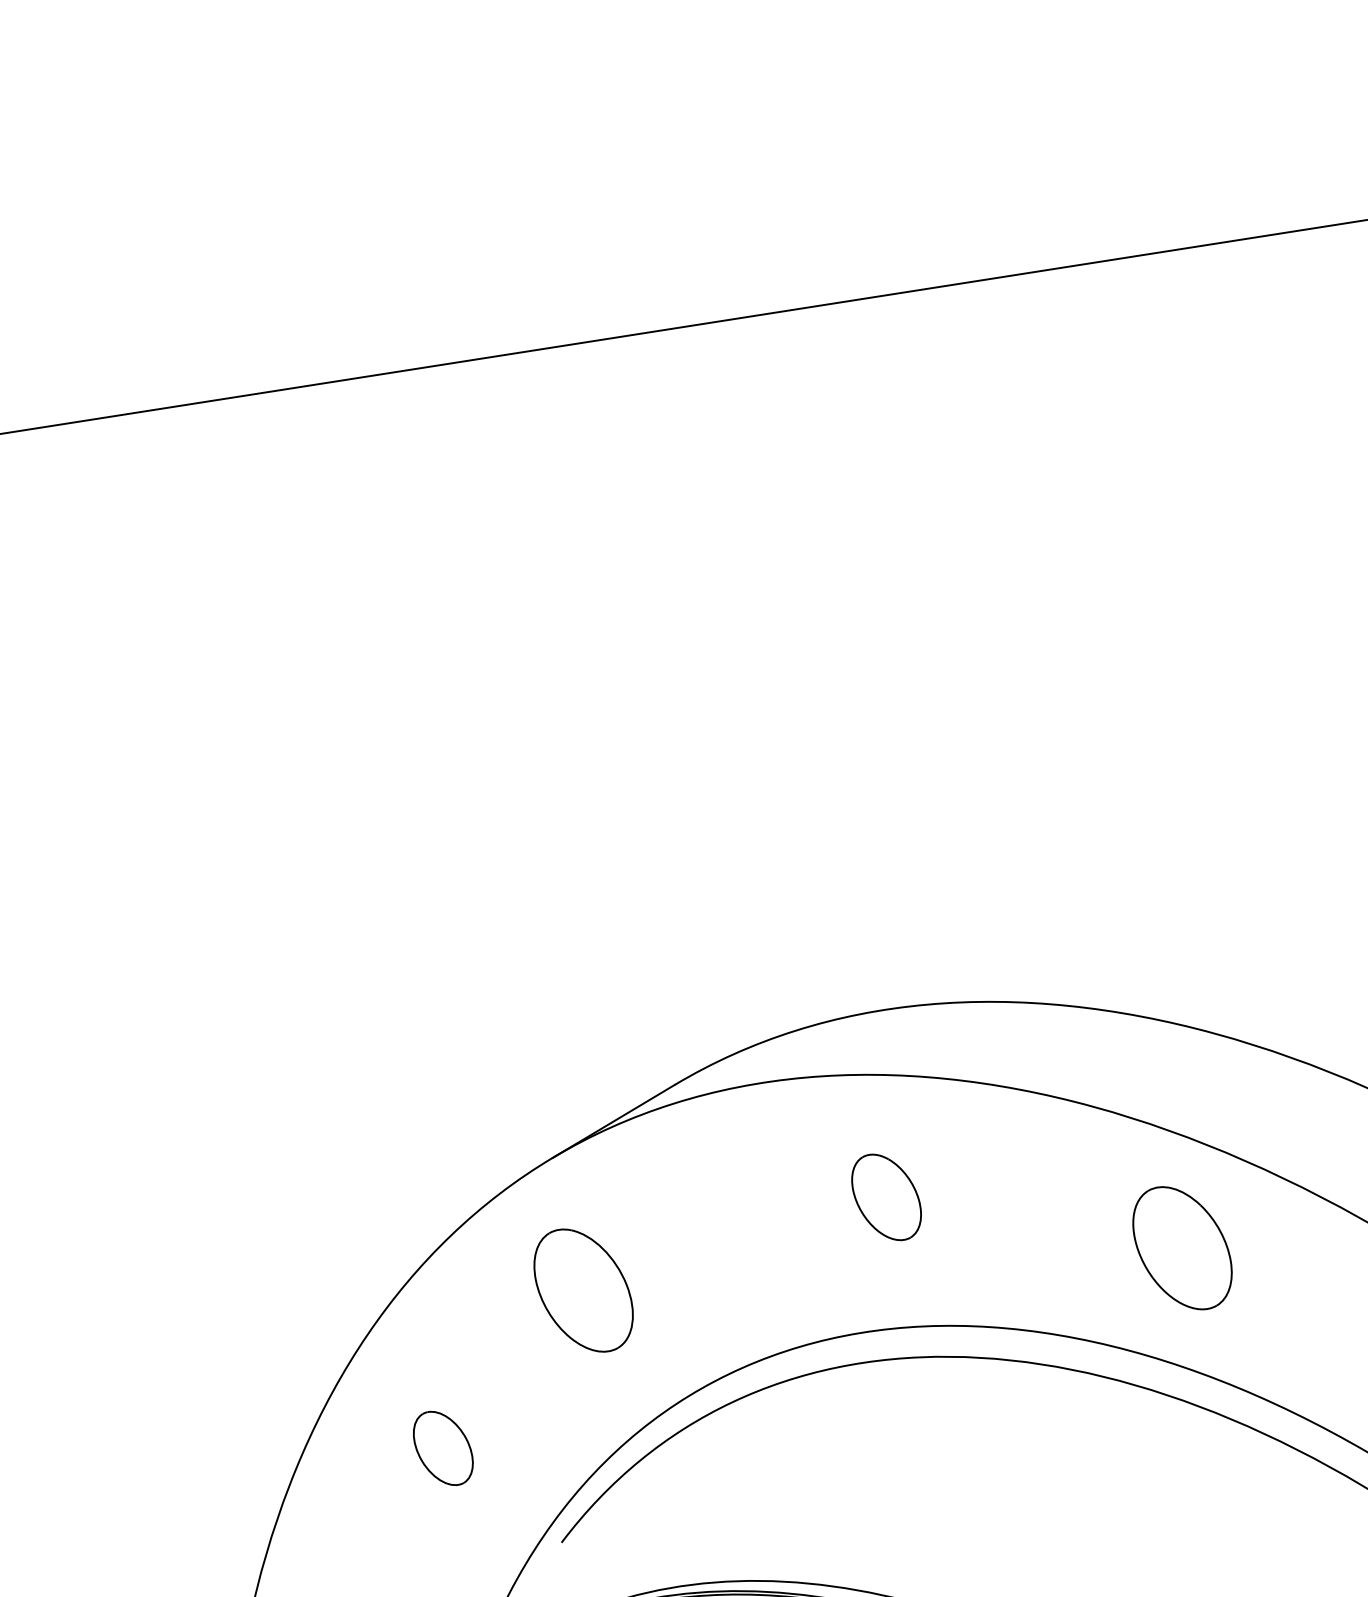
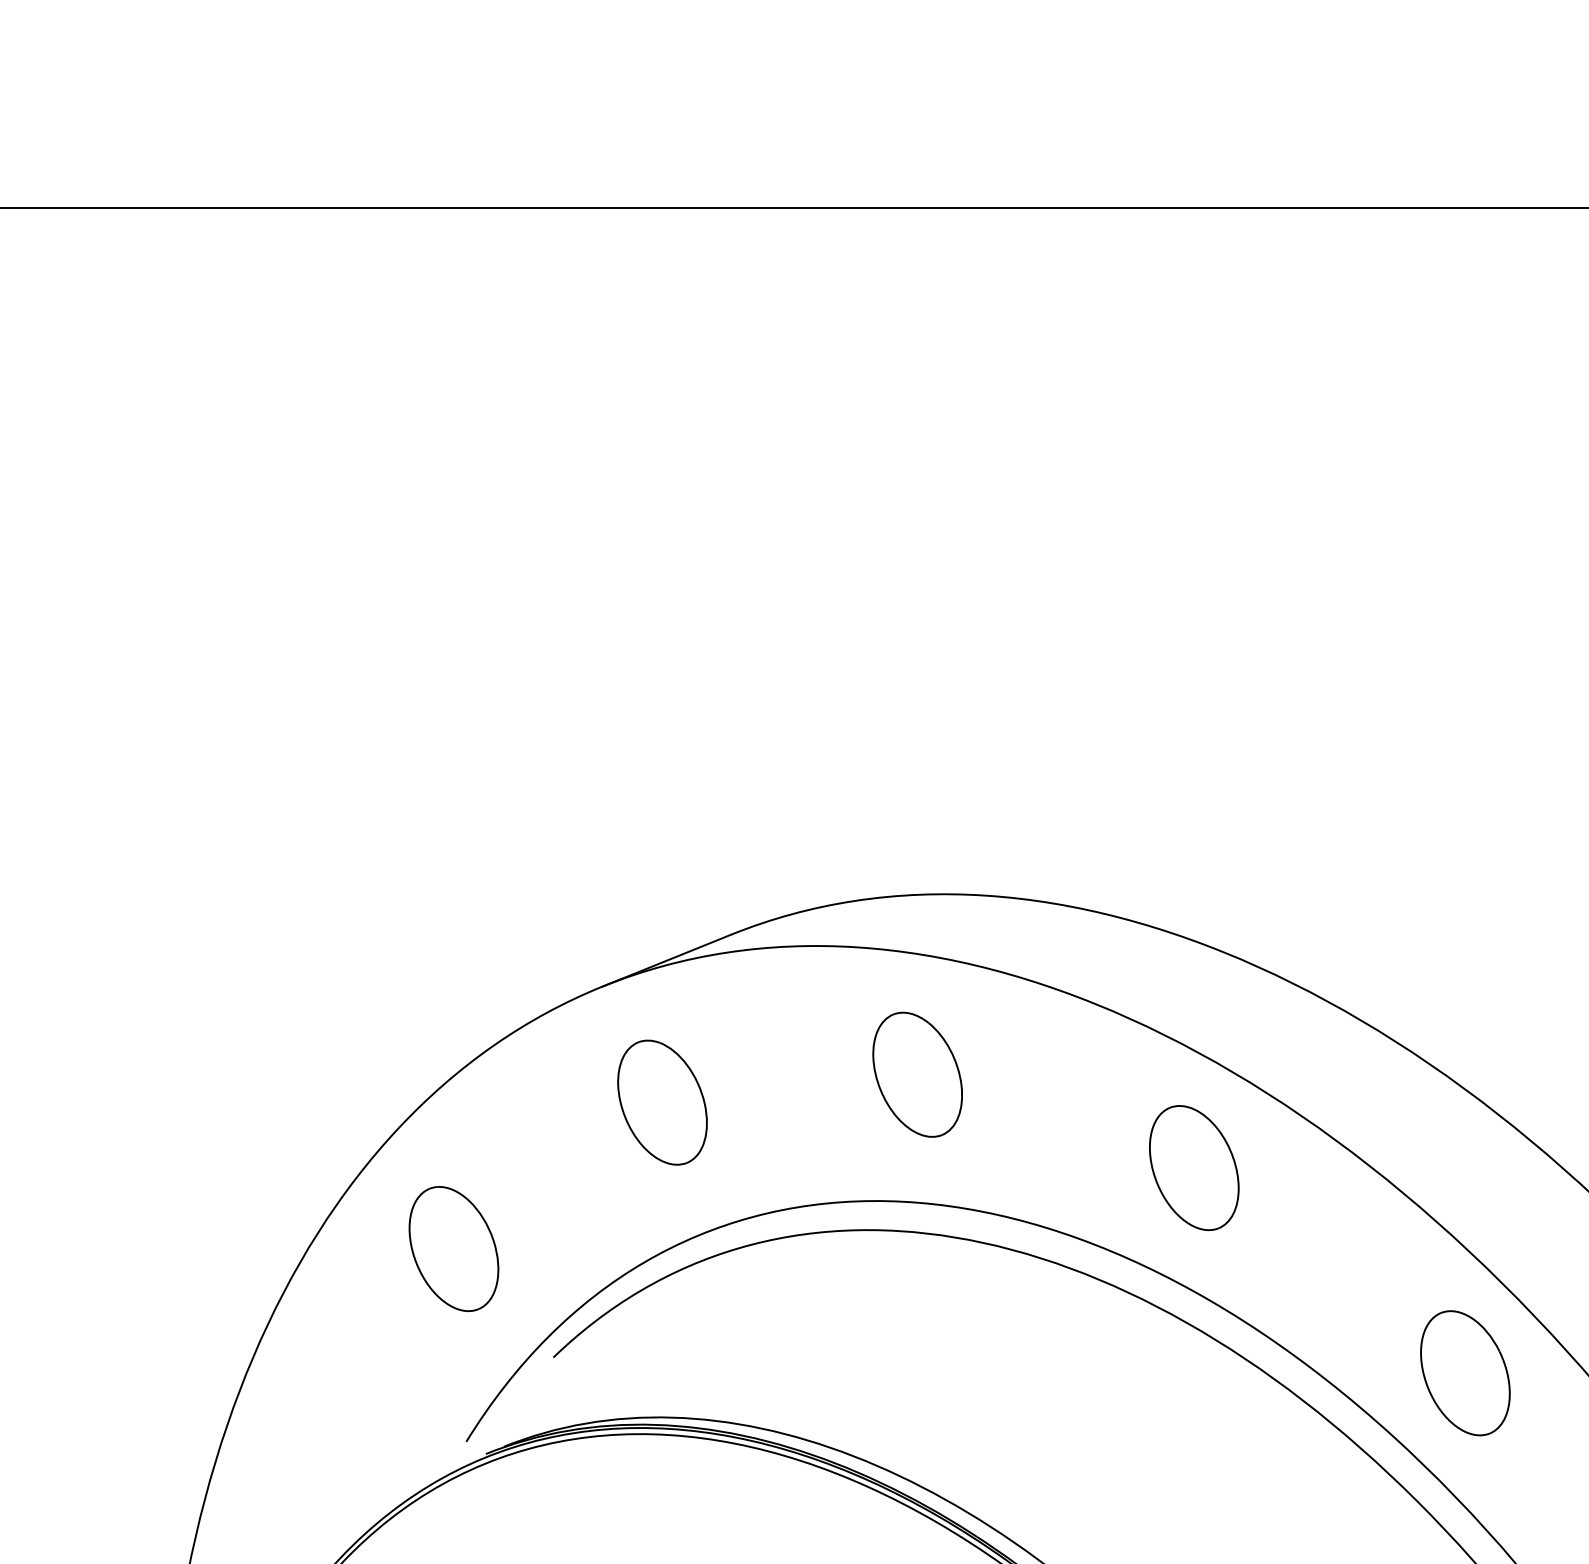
part: (886, 1197) -> (917, 1074), size x1.43
part: (583, 1290) -> (662, 1102), moved
part: (442, 1448) -> (453, 1249), size x1.67

